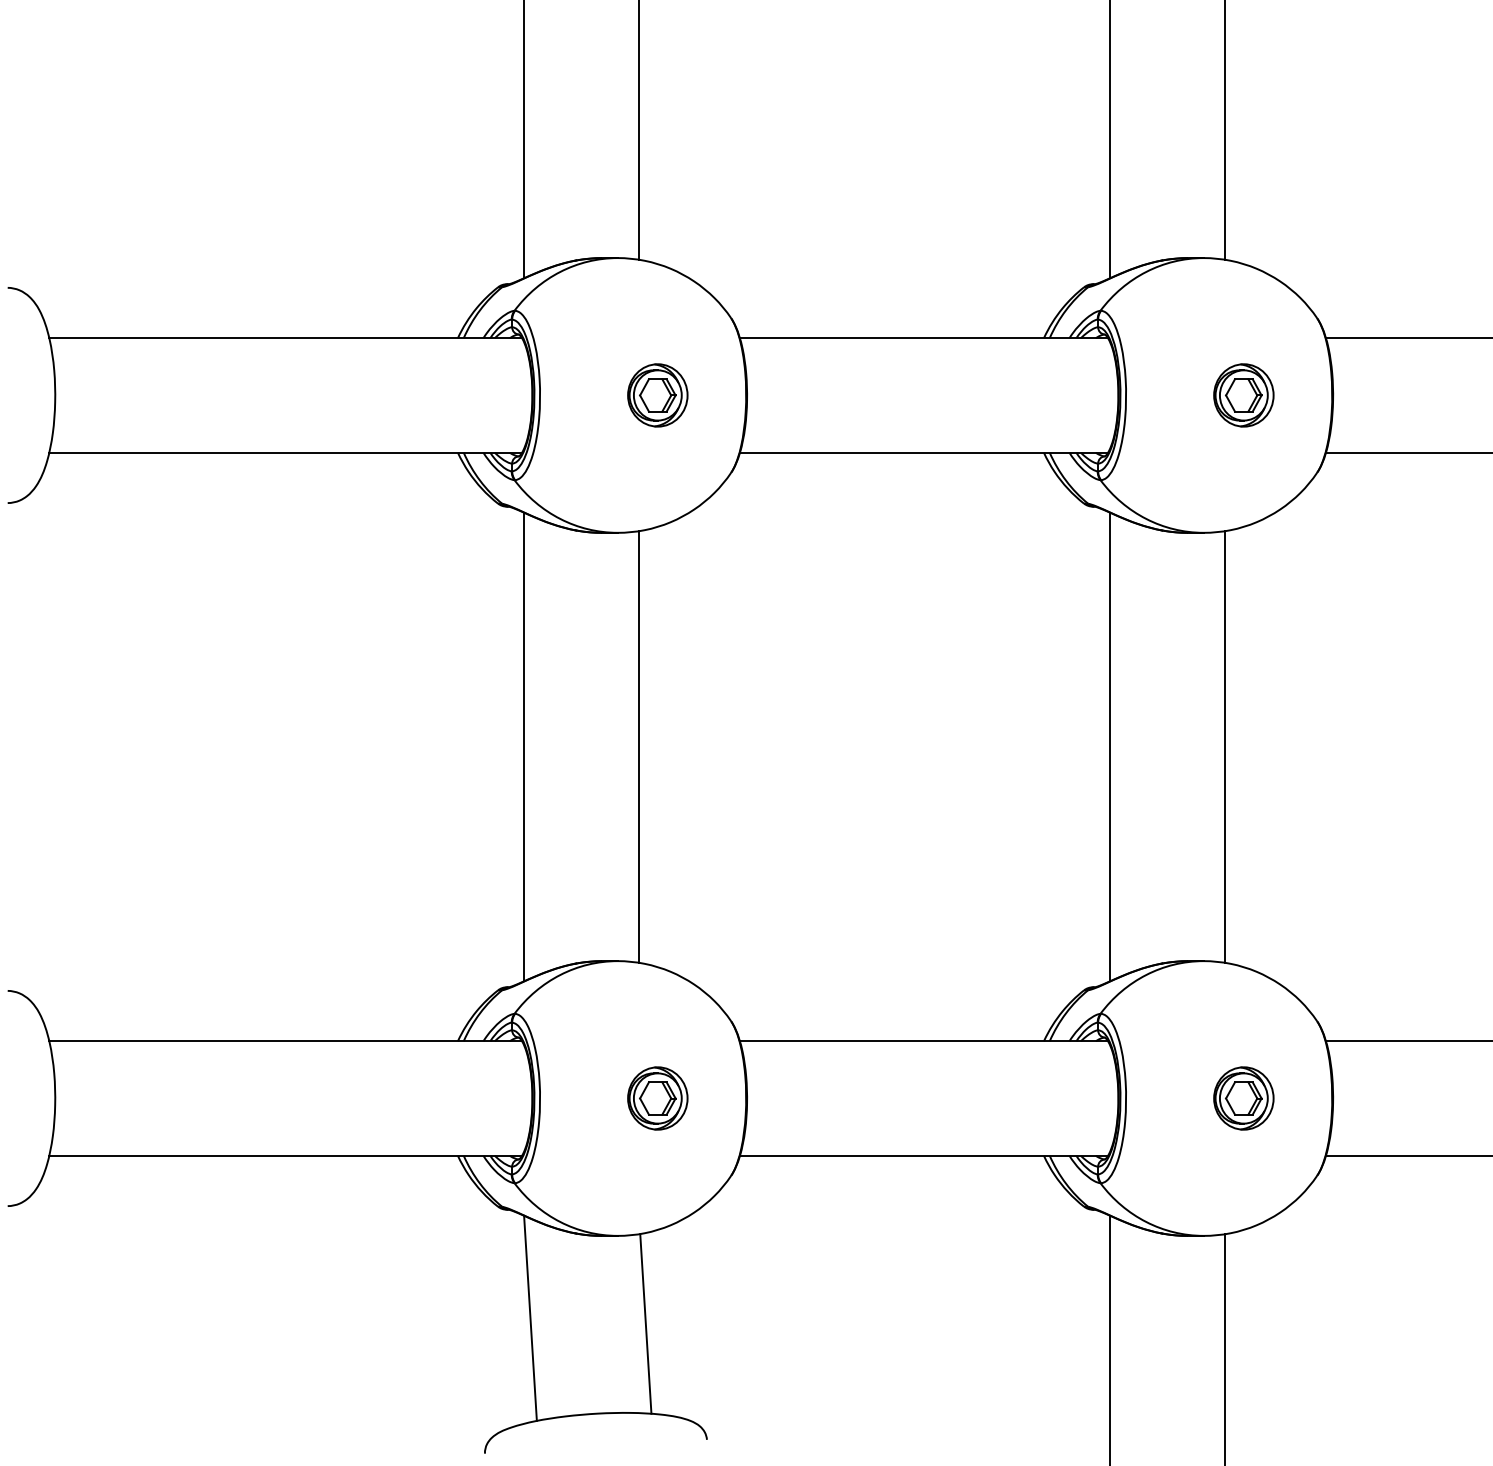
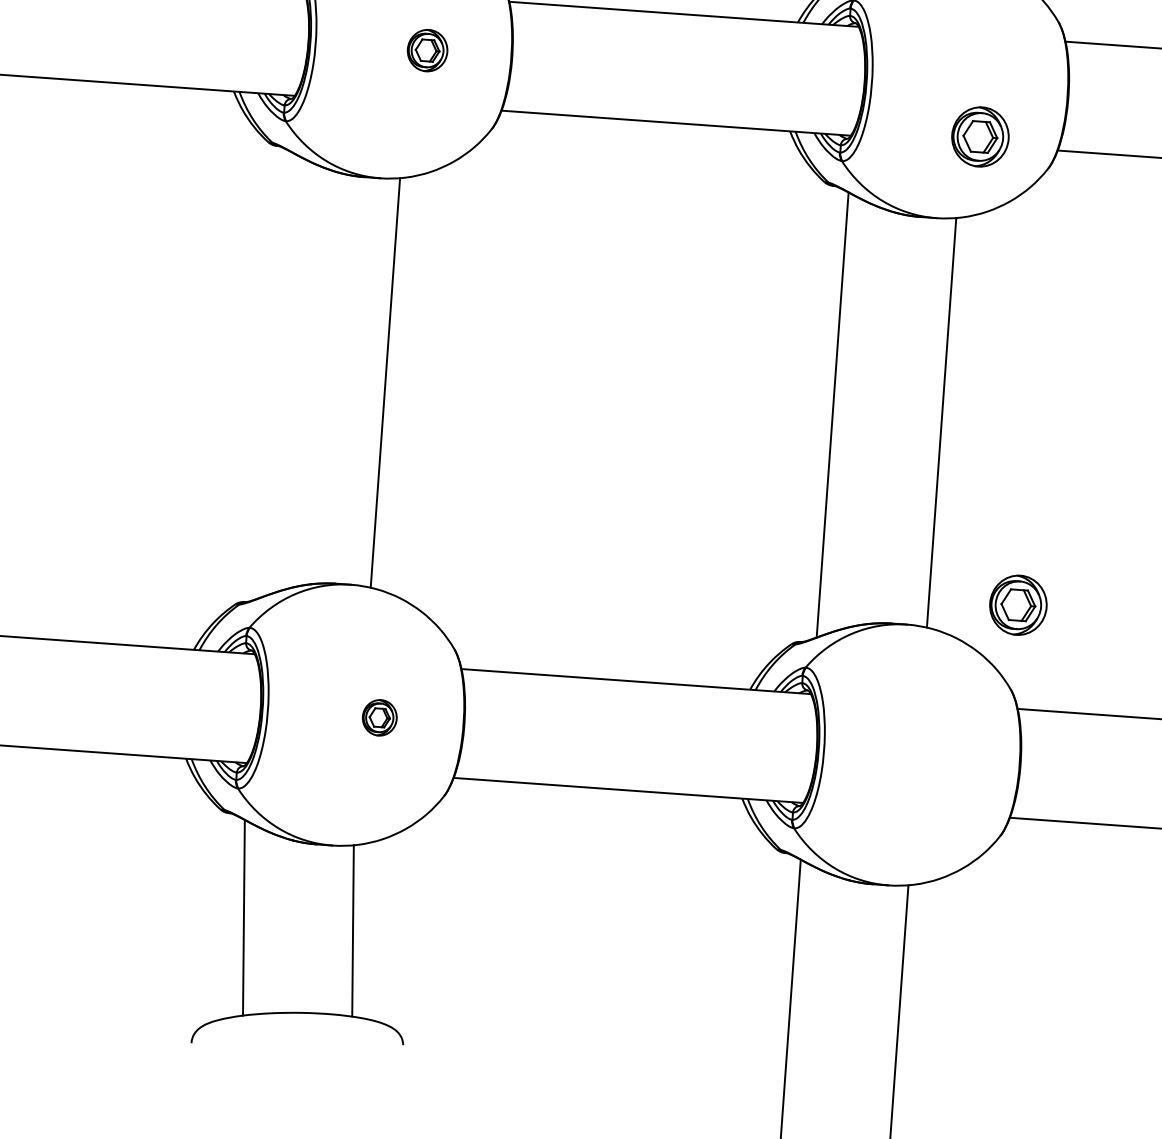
part: (657, 395) -> (427, 50), size x0.7
part: (1243, 395) -> (980, 137), moved
line: (523, 746) -> (276, 374), removed
part: (657, 1098) -> (379, 717), size x0.6
part: (1243, 1098) -> (1018, 605), moved

